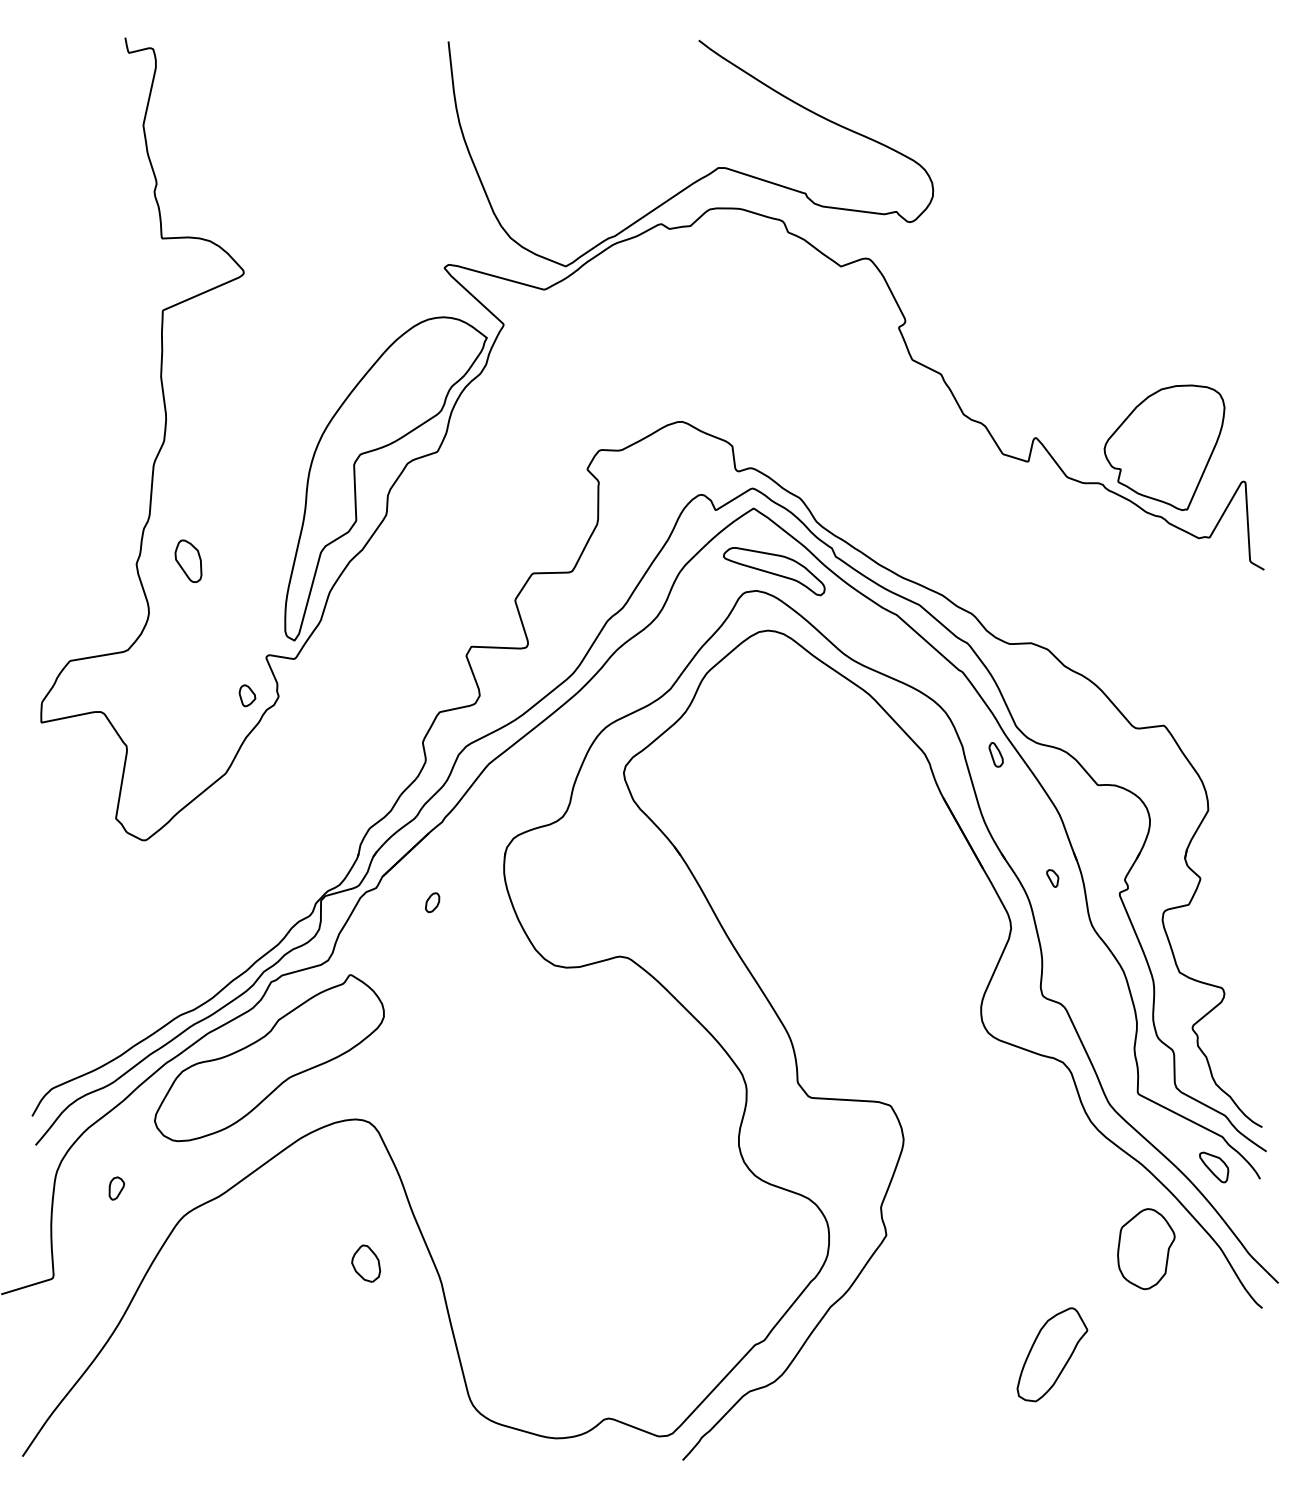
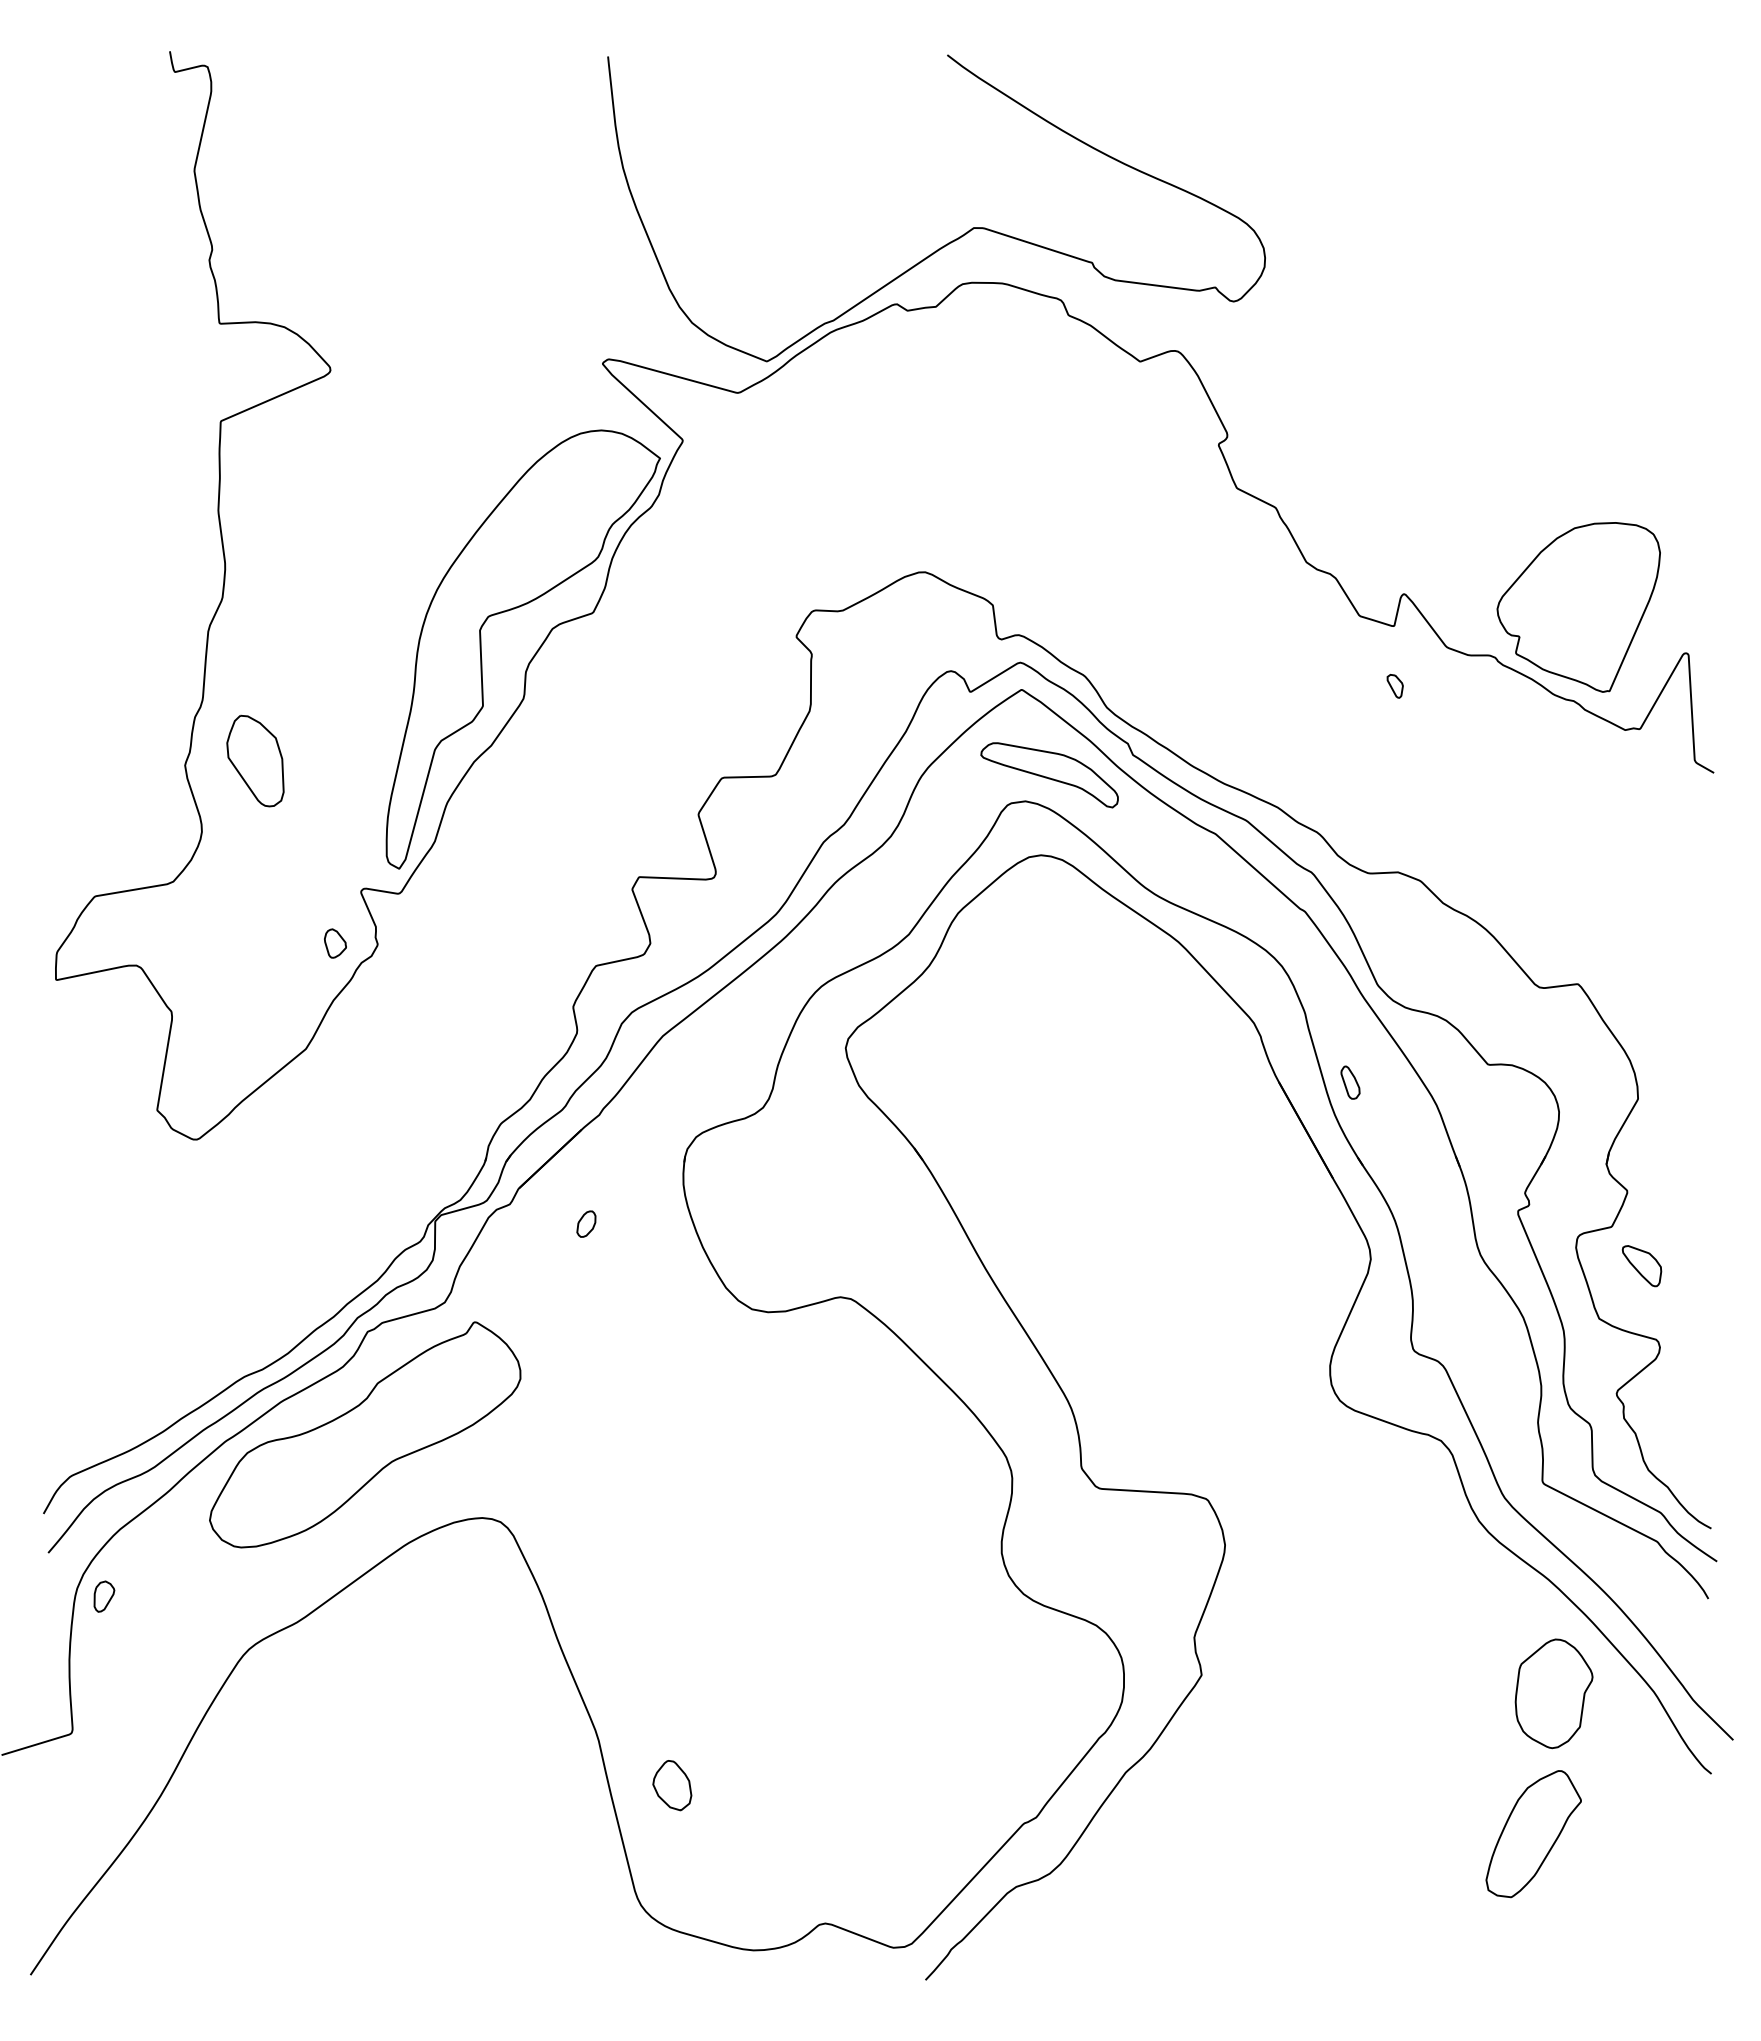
part: (188, 561) -> (255, 761), size x1.6
part: (996, 754) -> (1350, 1082), moved
part: (1052, 878) -> (1394, 686), moved
part: (1213, 1167) -> (1641, 1266), moved
part: (116, 1188) -> (104, 1596), moved
part: (366, 1263) -> (672, 1785), moved
part: (1052, 1355) -> (1533, 1834), moved

